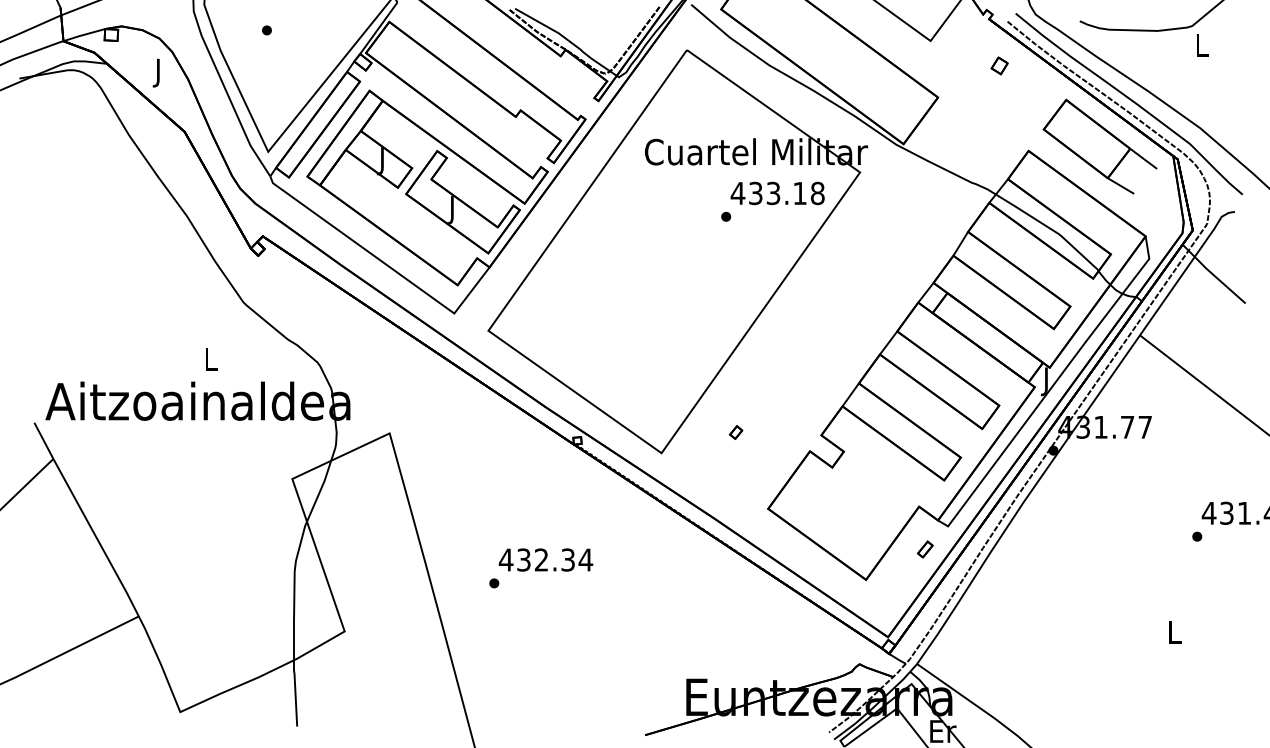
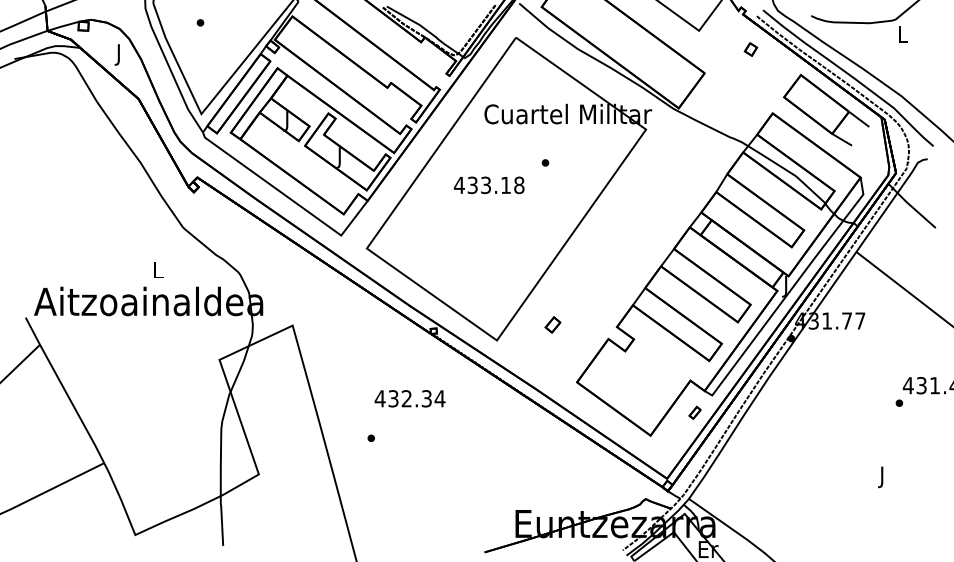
text: (776, 193) -> (488, 185), moved
part: (735, 431) -> (552, 324), size x1.6
text: (545, 559) -> (409, 398), moved
text: (1174, 635) -> (882, 477), L -> J

